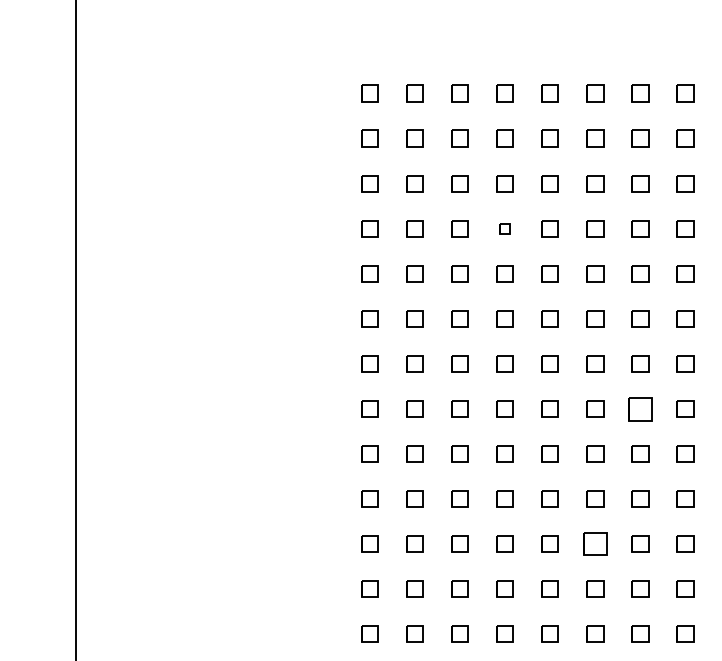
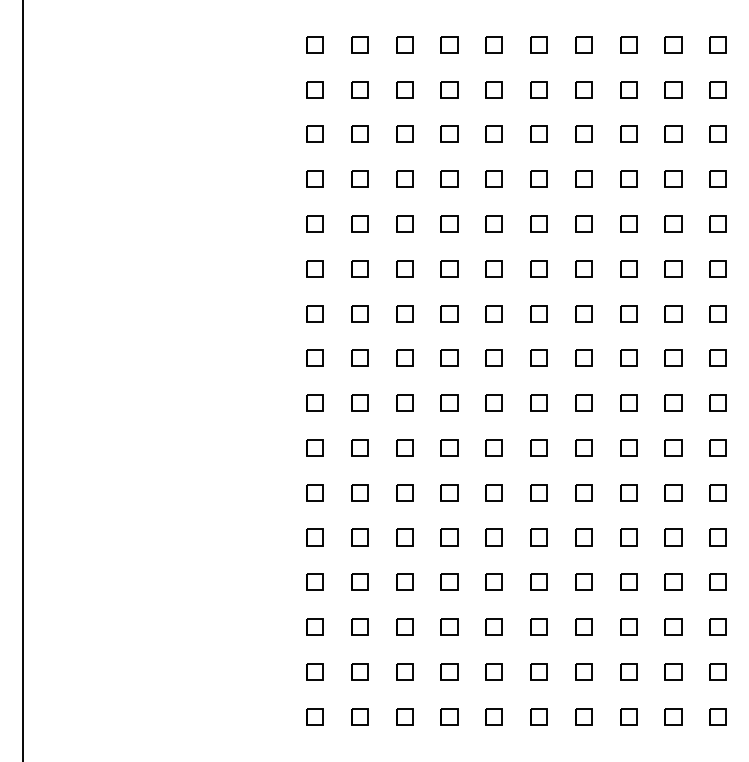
part: (505, 228) -> (449, 178), size x1.67
part: (640, 408) -> (583, 357), size x0.71
part: (594, 543) -> (538, 492), size x0.71

